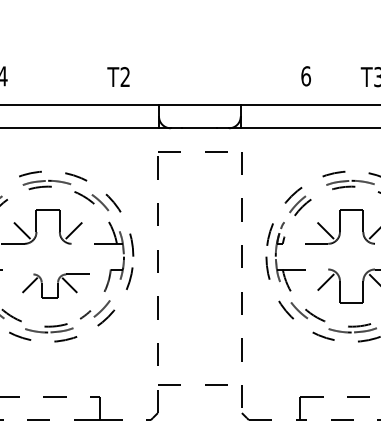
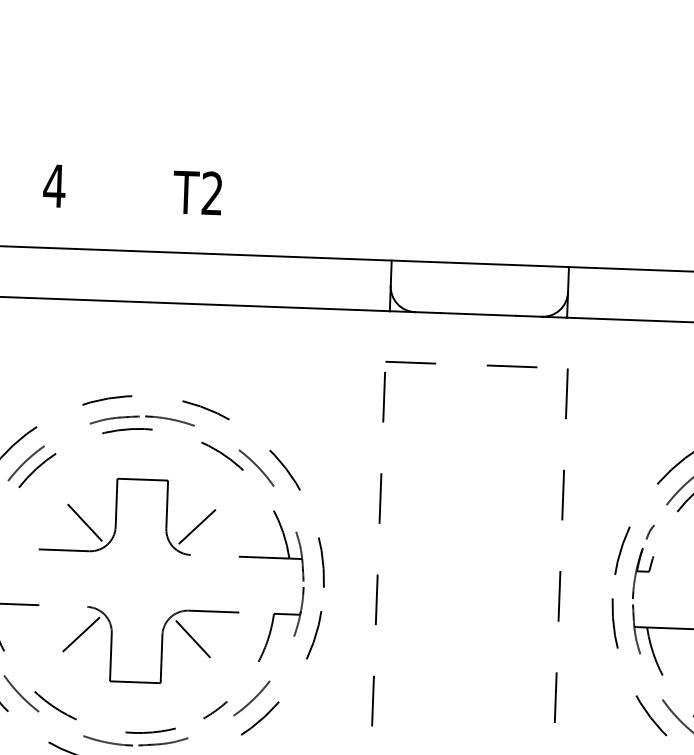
text: (118, 76) -> (197, 191), moved
part: (53, 285) -> (148, 643), size x1.43

